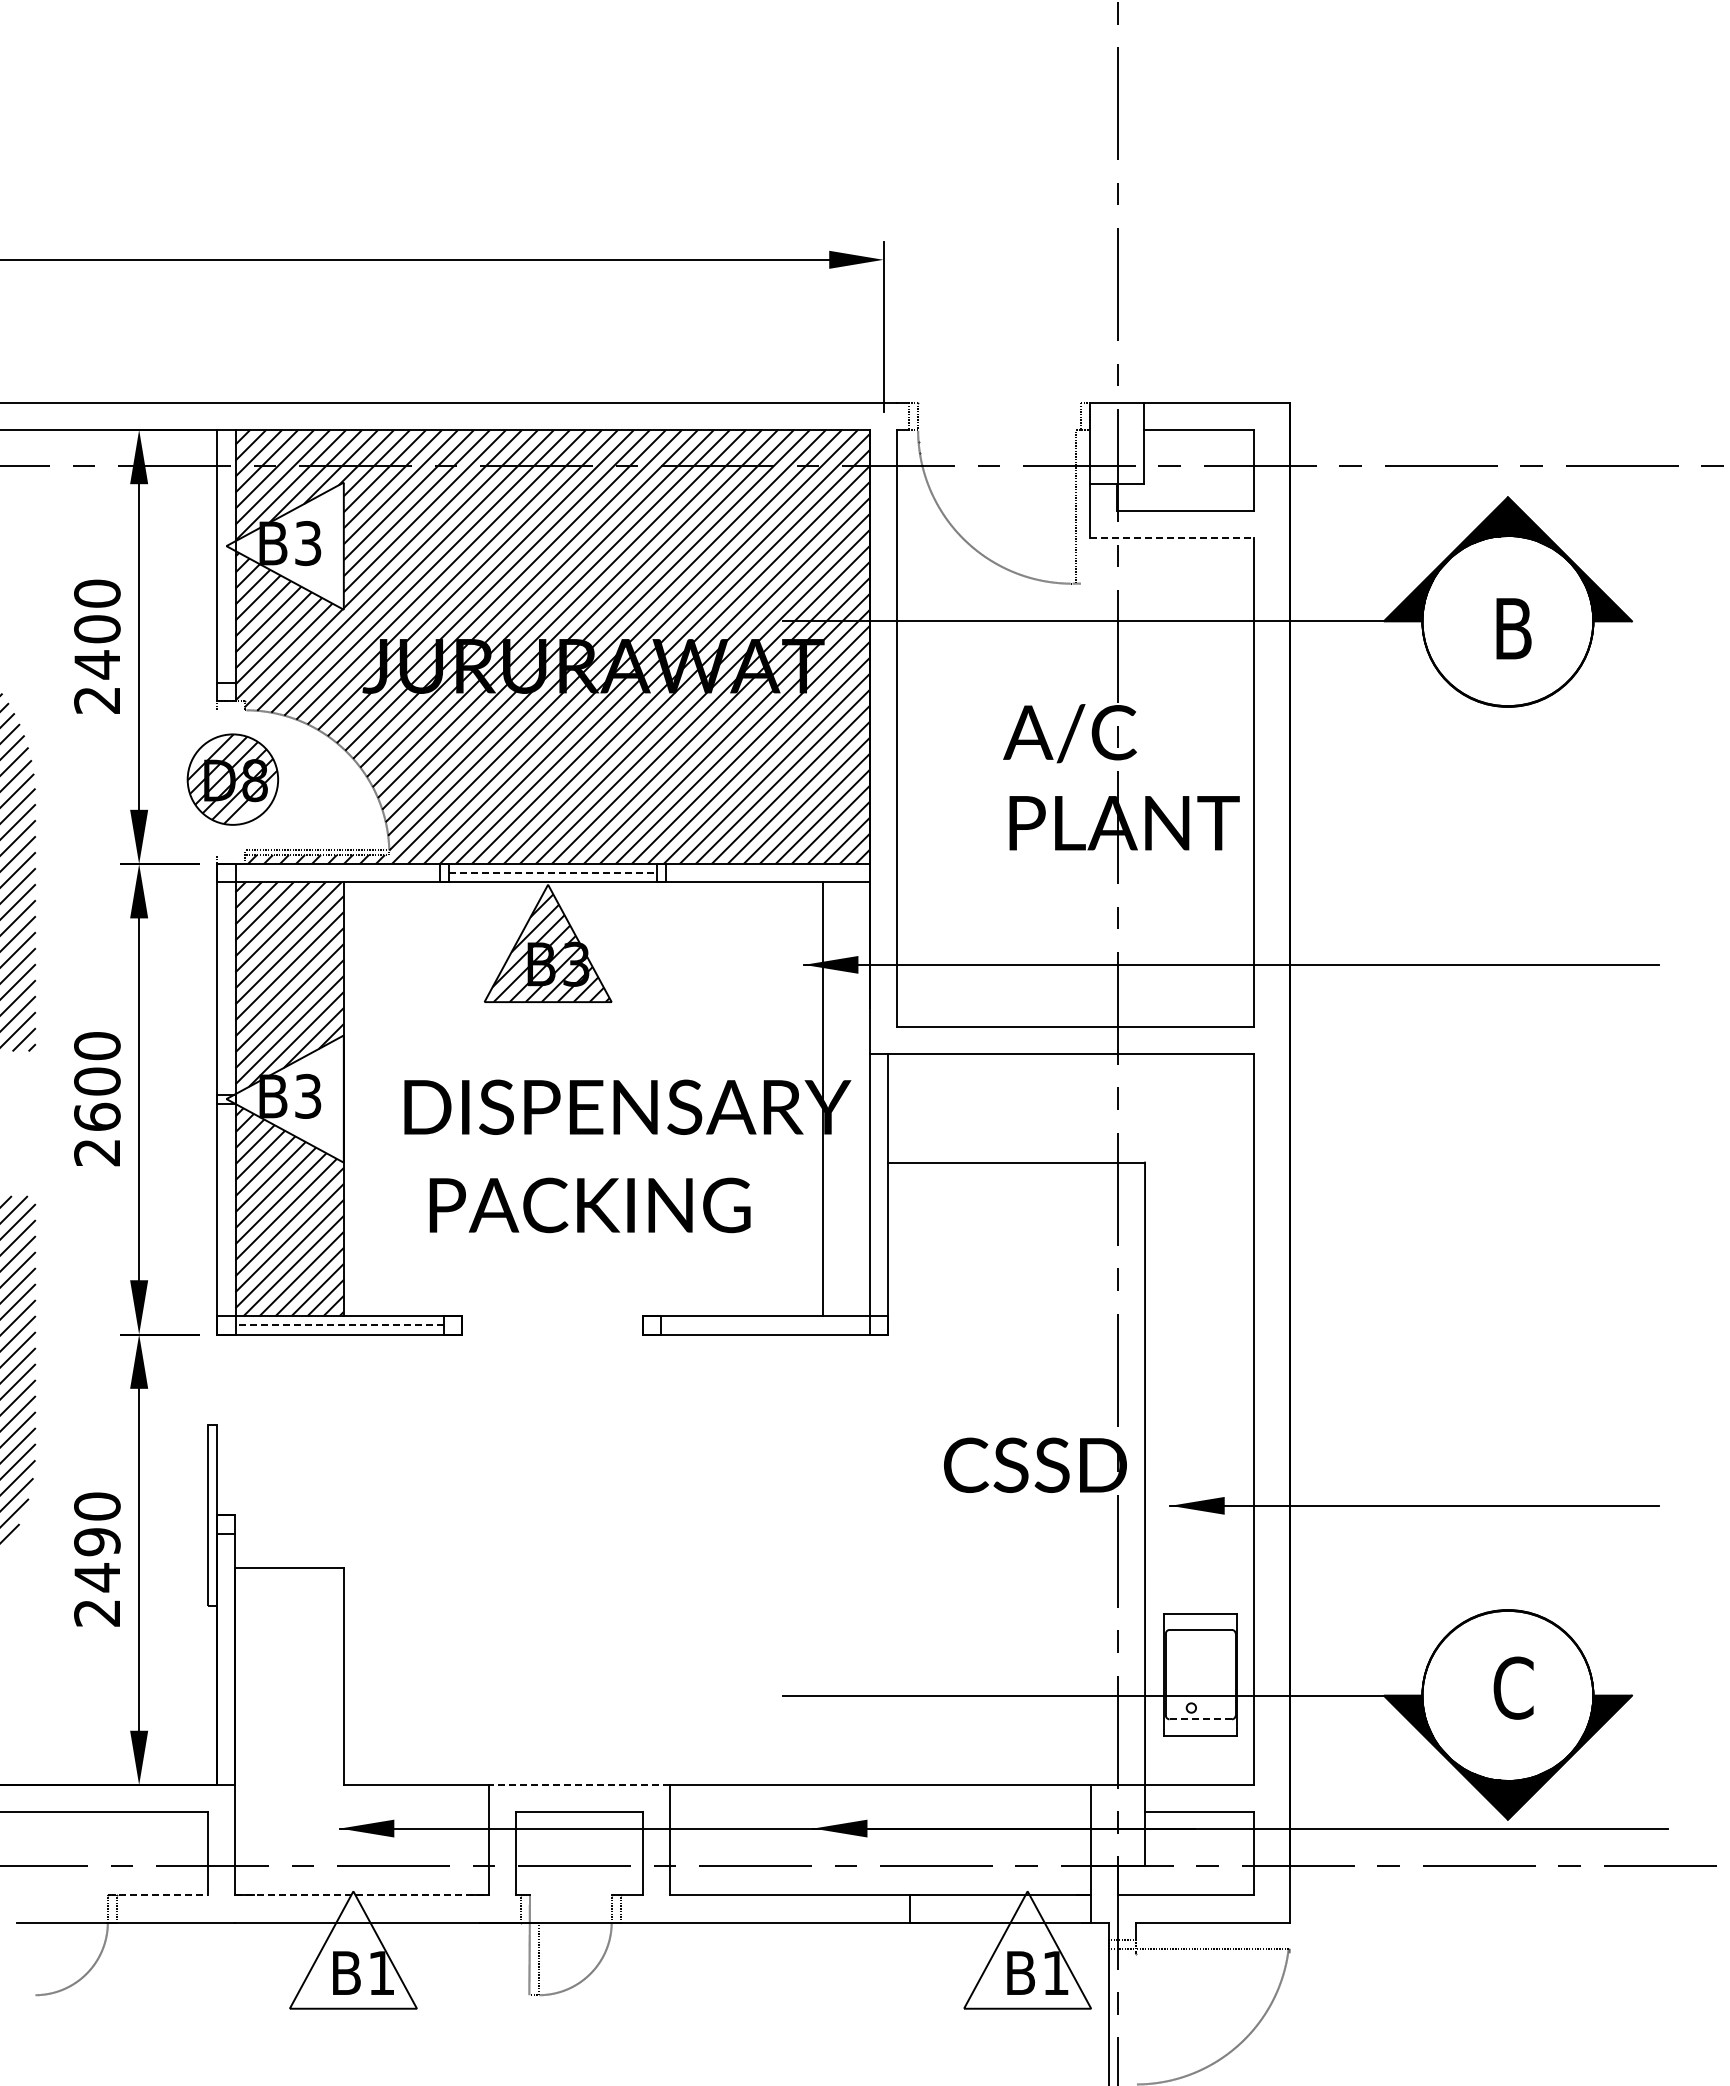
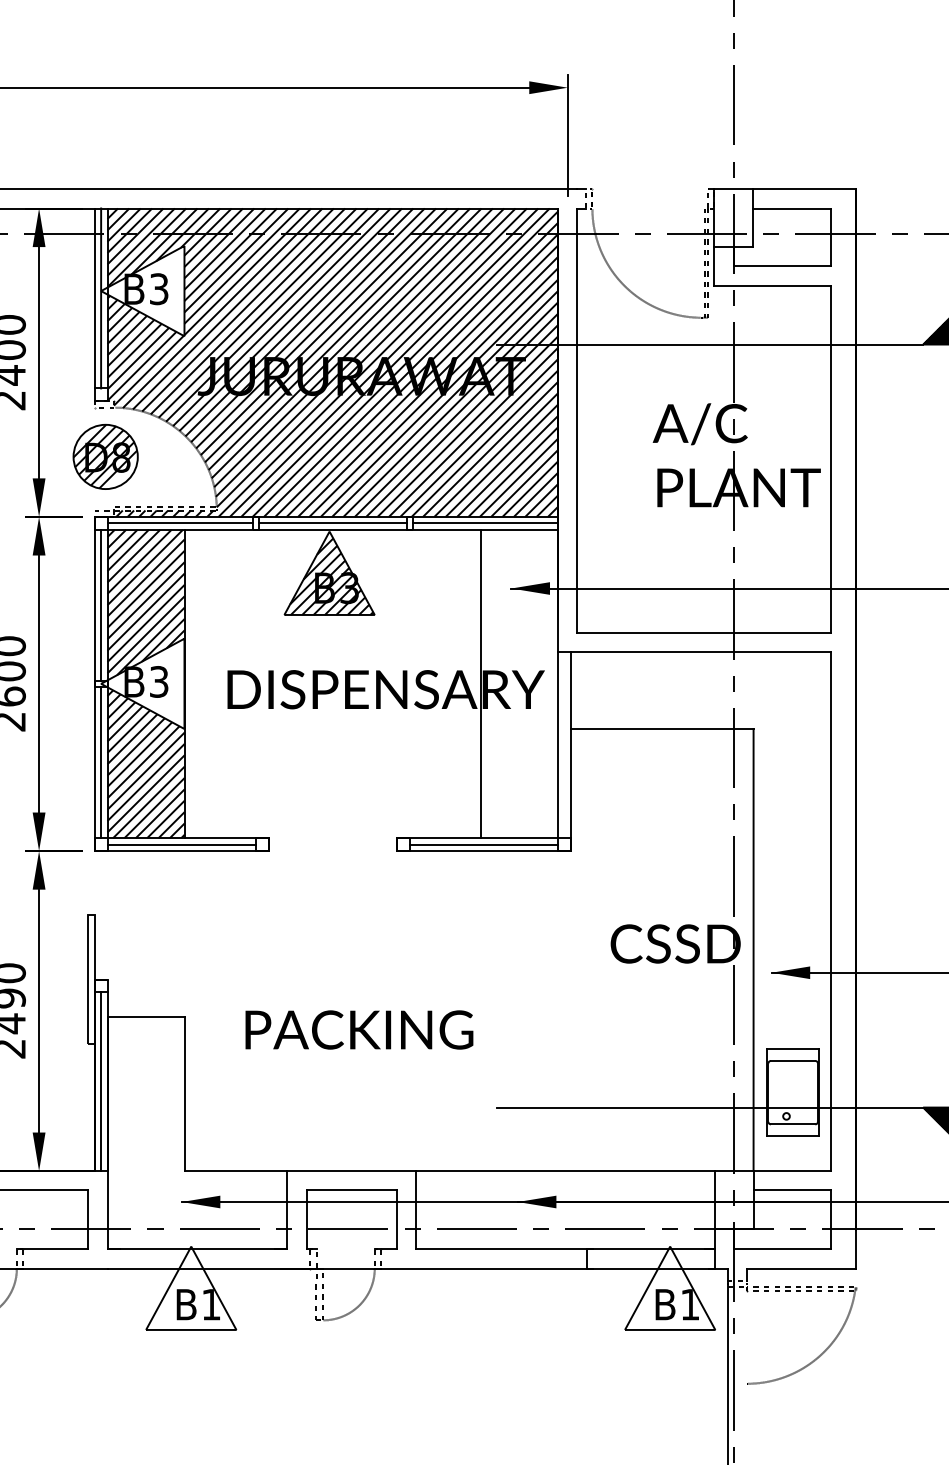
line: (1080, 506) -> (707, 262), added
line: (1171, 538) -> (772, 285), dashed -> solid
line: (226, 556) -> (101, 298), added
line: (230, 710) -> (103, 407), added
line: (230, 855) -> (103, 510), added
line: (337, 873) -> (179, 523), added
line: (553, 873) -> (333, 523), dashed -> solid
line: (767, 873) -> (485, 523), added
line: (226, 988) -> (101, 605), added
line: (823, 1099) -> (481, 684), moved
text: (589, 1205) -> (358, 1030), moved
line: (226, 1209) -> (101, 762), added
line: (339, 1325) -> (181, 844), dashed -> solid
line: (765, 1325) -> (483, 844), added
line: (226, 1659) -> (101, 1081), added
line: (1201, 1719) -> (793, 1124), dashed -> solid
line: (578, 1785) -> (351, 1171), dashed -> solid
line: (158, 1895) -> (52, 1249), dashed -> solid
line: (362, 1895) -> (197, 1249), dashed -> solid
line: (1212, 1953) -> (801, 1290), added

